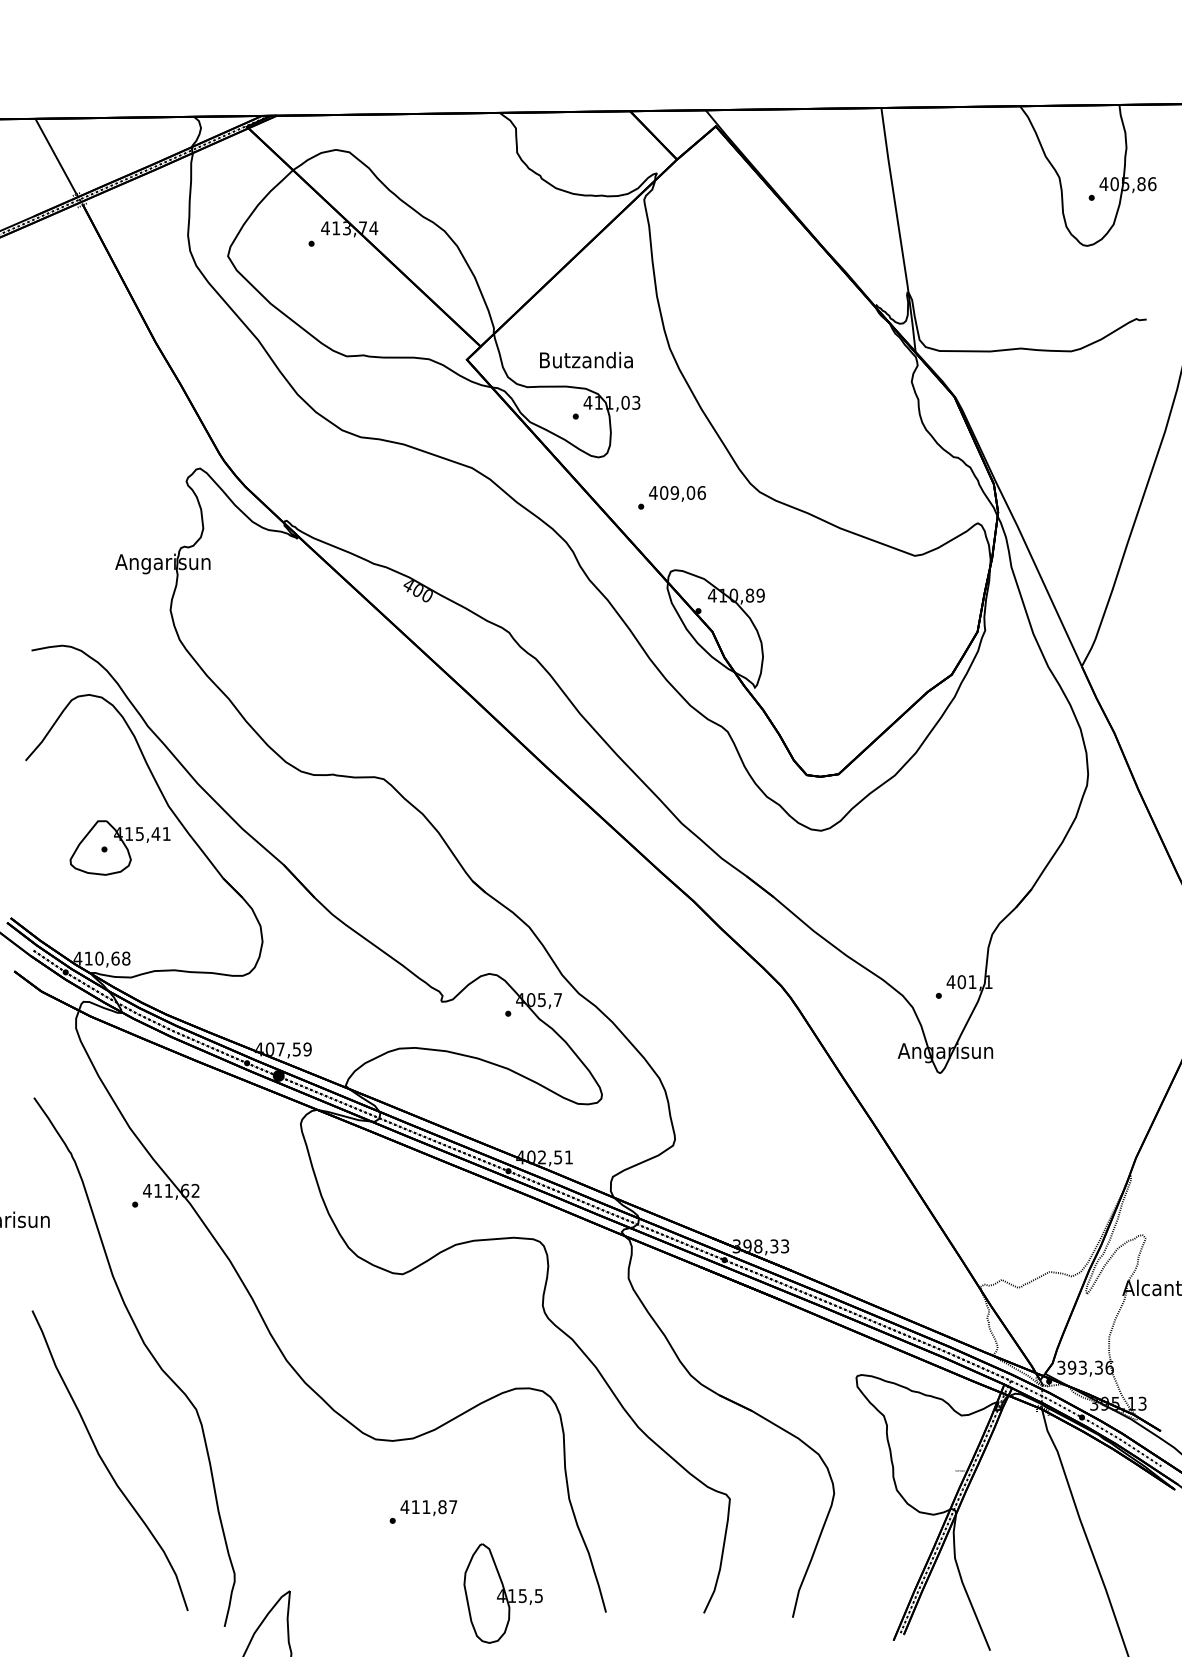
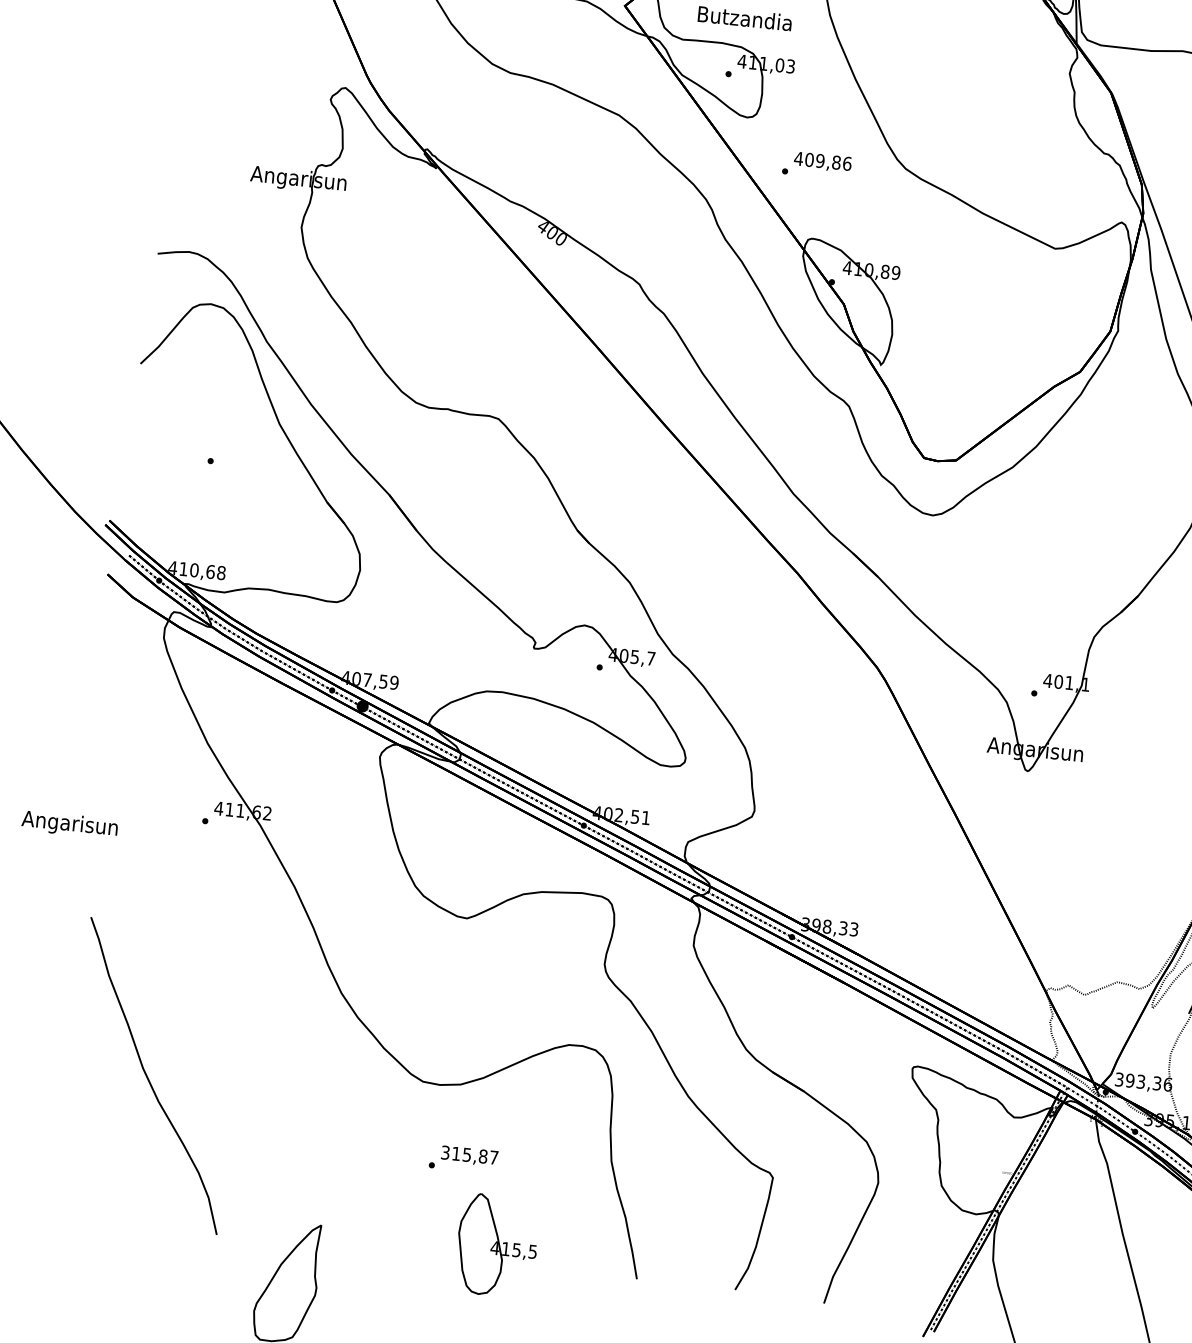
text: (690, 492) -> (836, 162), 409,06 -> 409,86
part: (119, 847) -> (225, 460), removed
curve: (149, 1353) -> (204, 972), removed
text: (415, 1507) -> (456, 1154), 411,87 -> 315,87
part: (502, 1593) -> (496, 1245), moved

